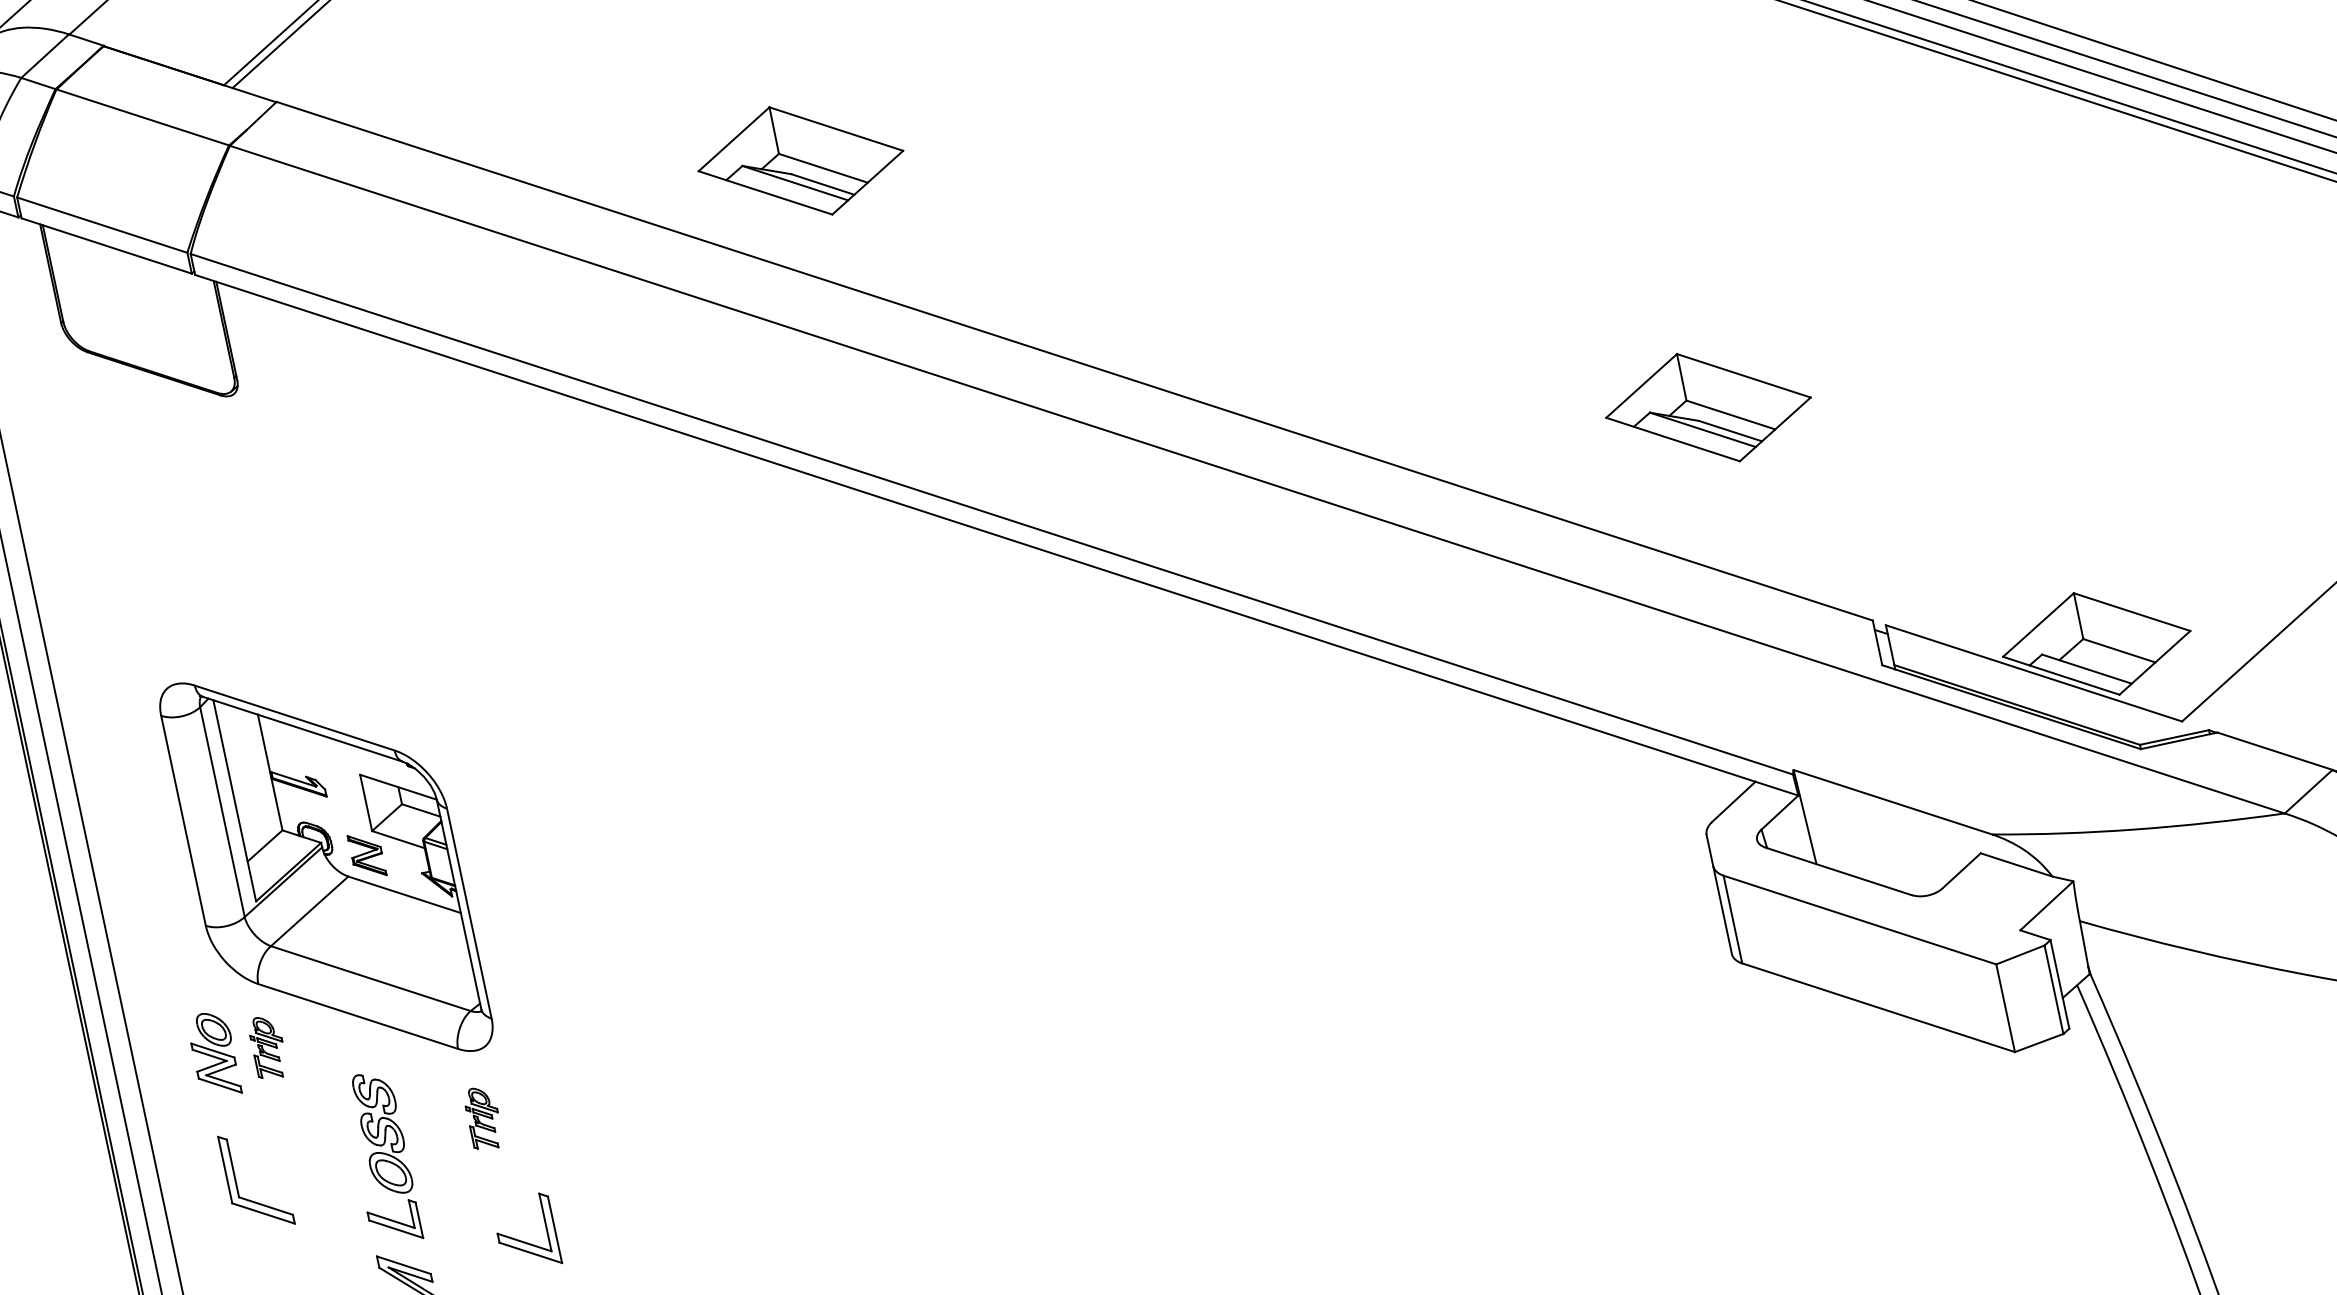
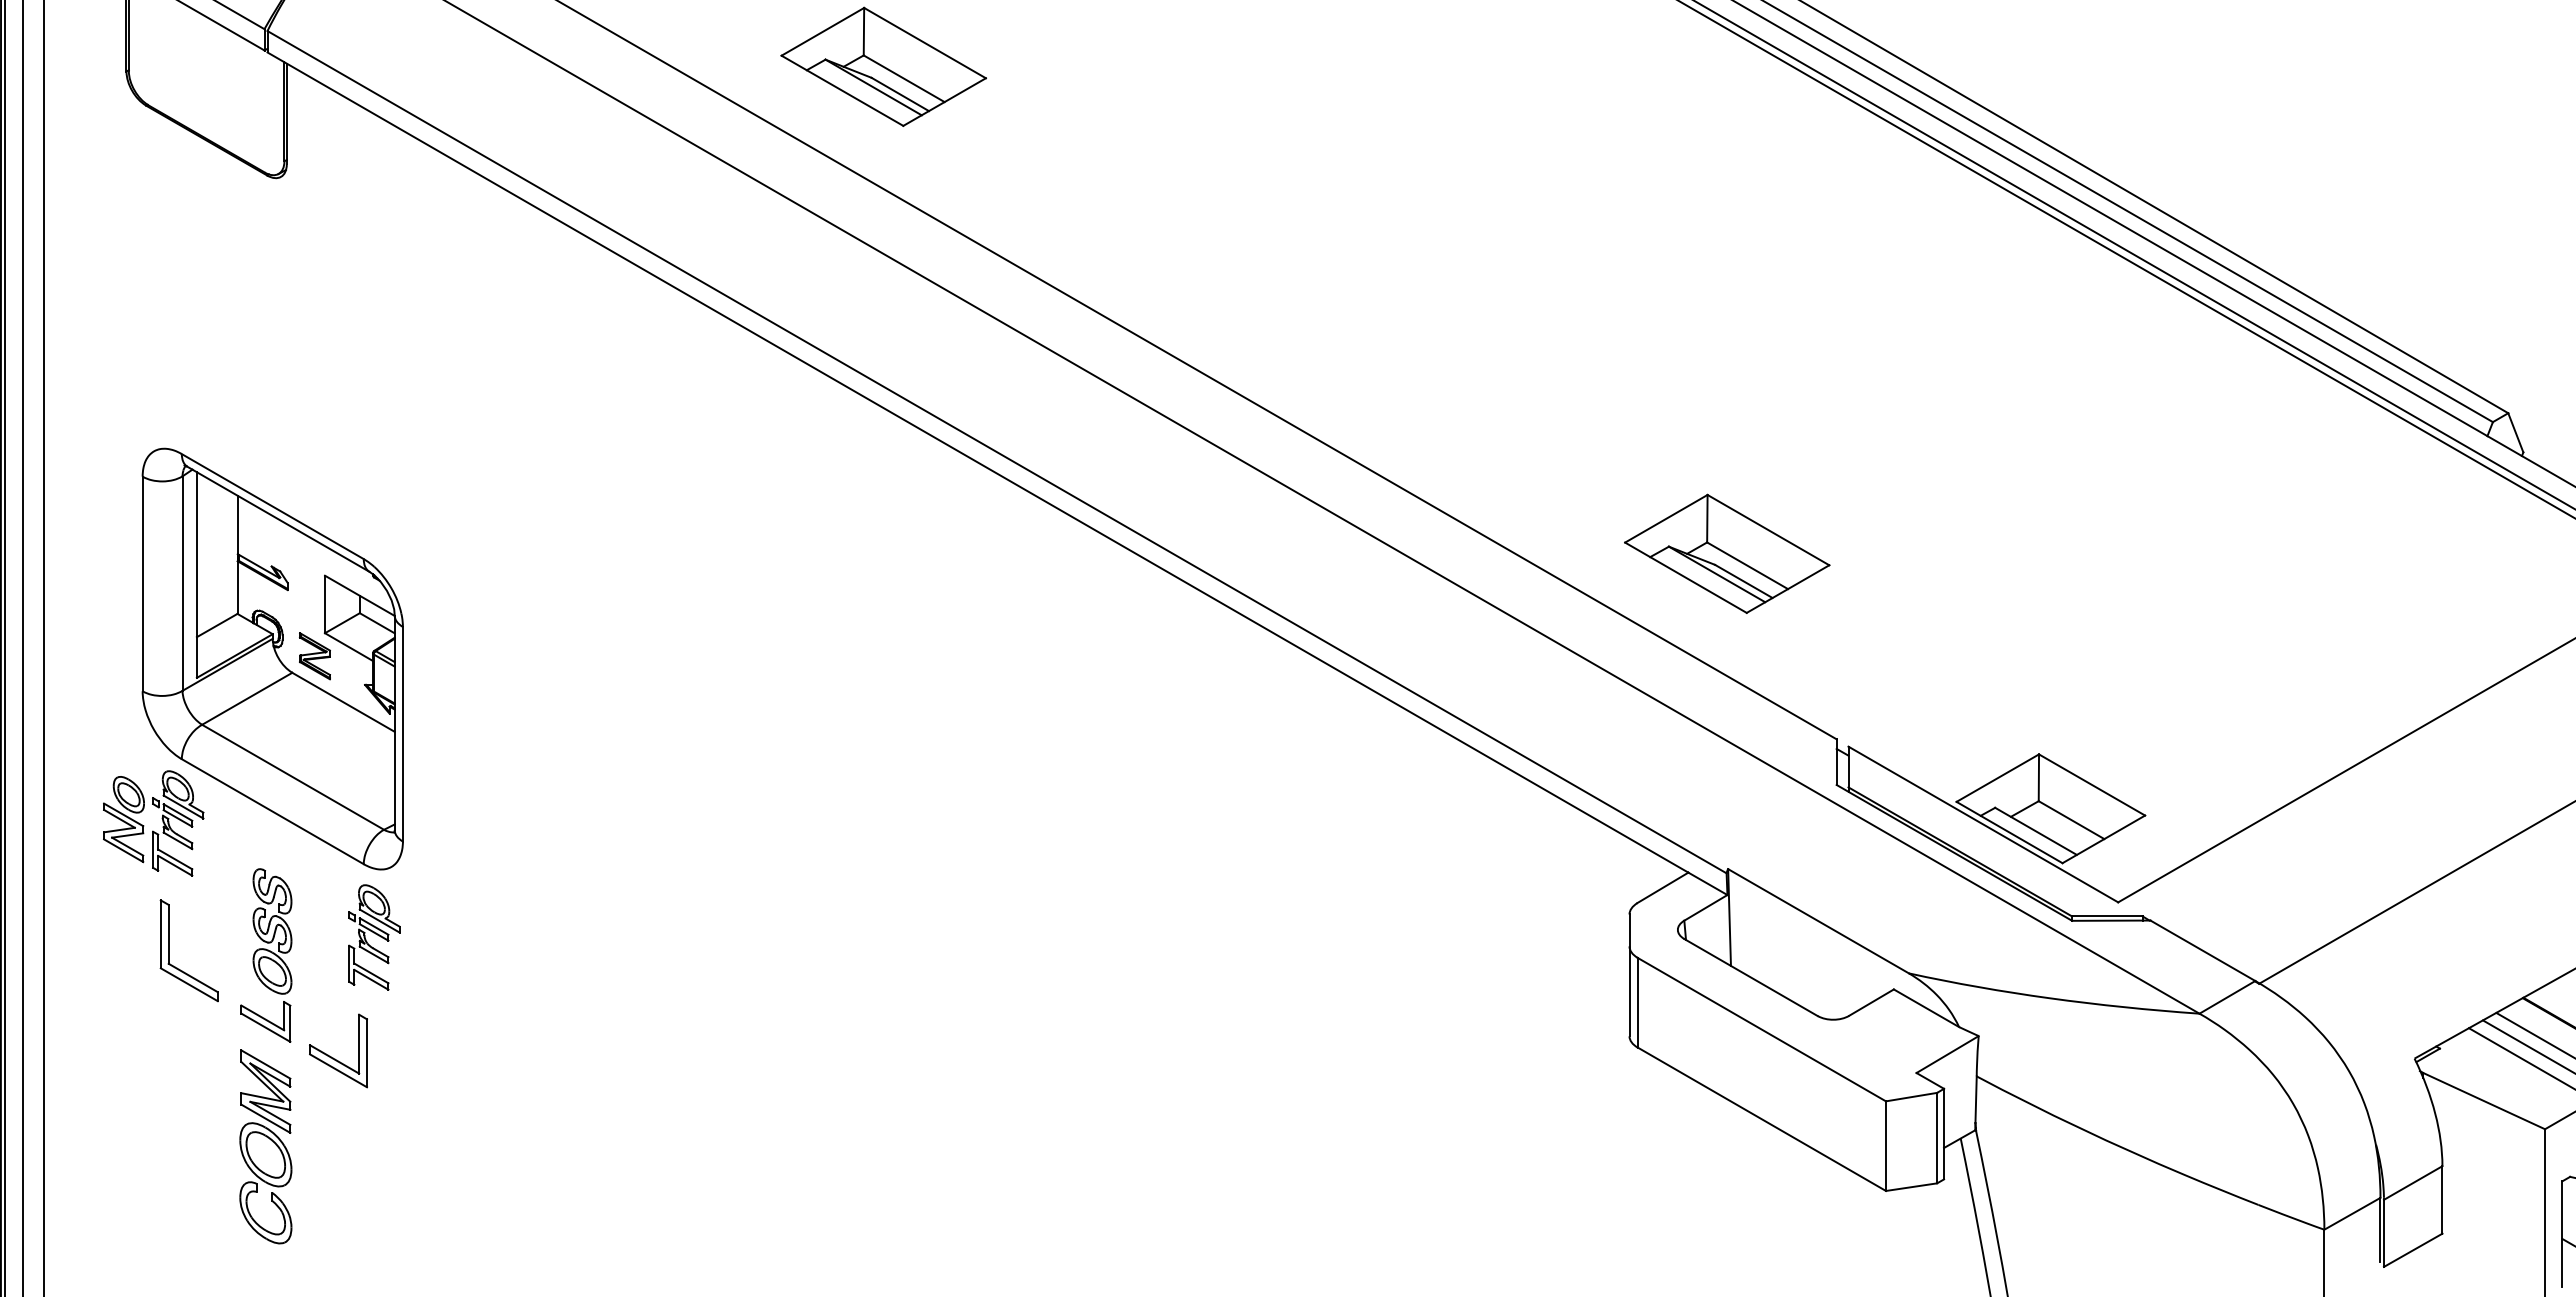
part: (1708, 407) -> (1727, 553), moved
part: (268, 1047) -> (178, 823), size x1.67
part: (483, 1118) -> (374, 937), size x1.67
part: (237, 1184) -> (169, 950), moved
part: (525, 1241) -> (335, 1058), moved

